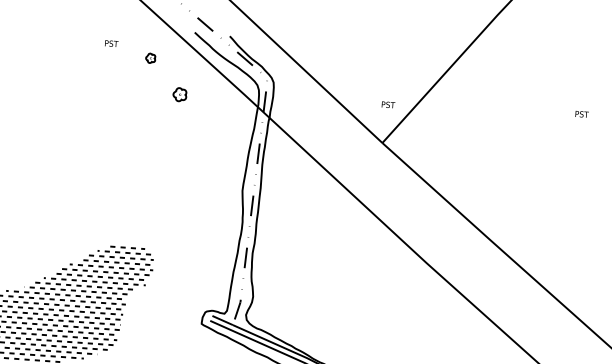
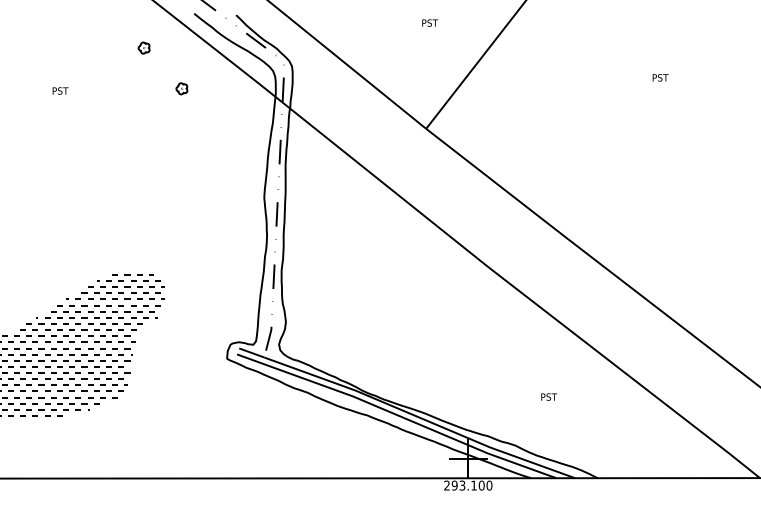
text: (111, 43) -> (60, 90), moved
part: (179, 94) -> (181, 88), size x0.71
text: (387, 104) -> (429, 22), moved

